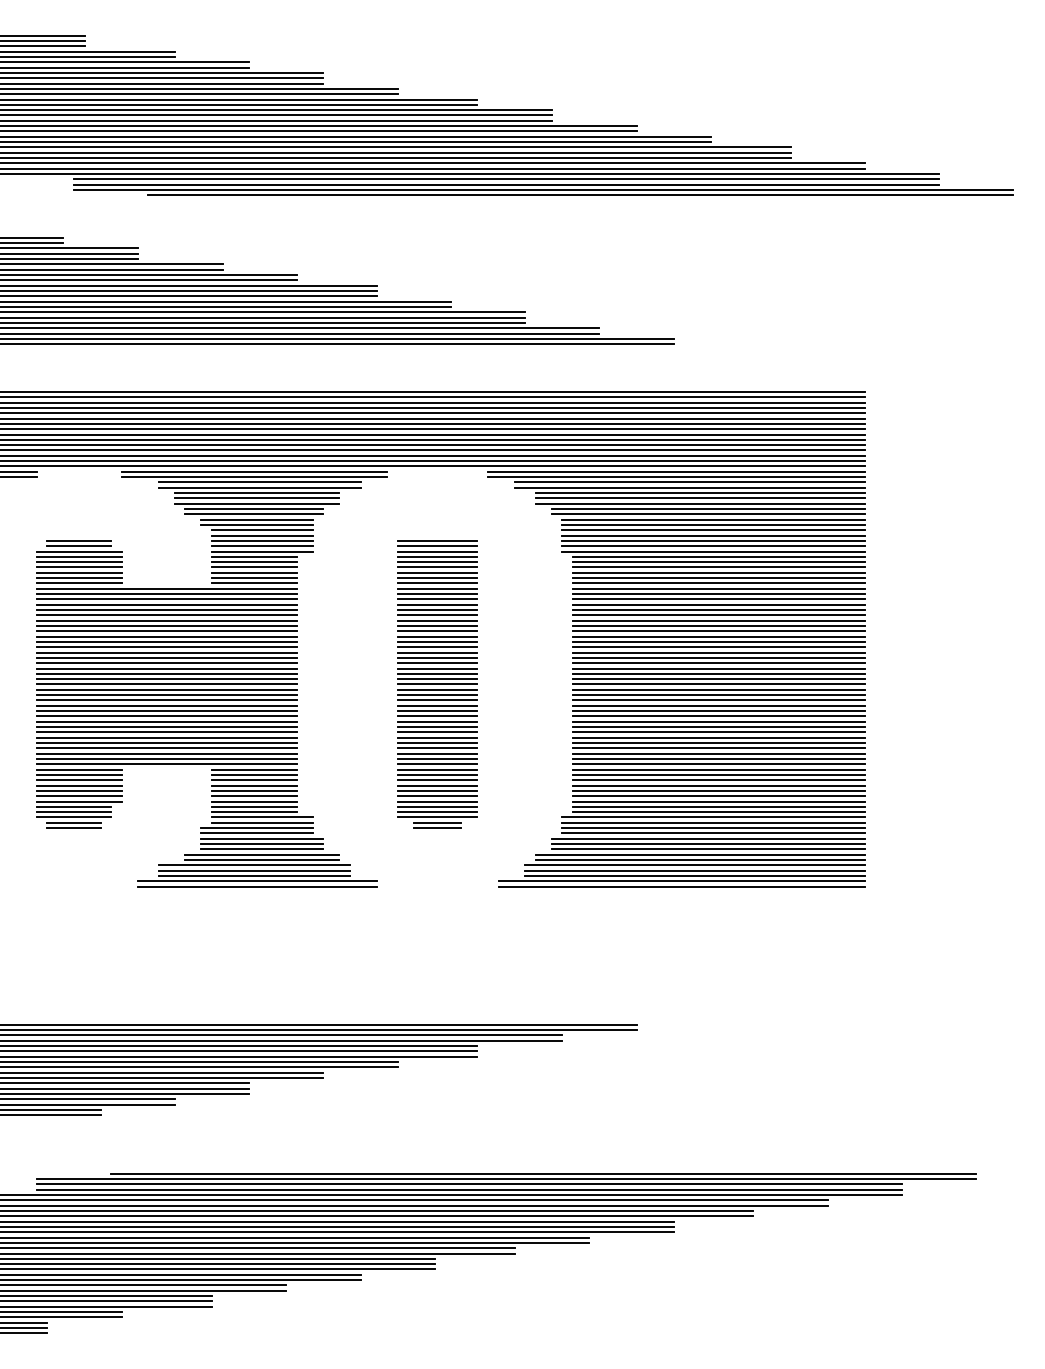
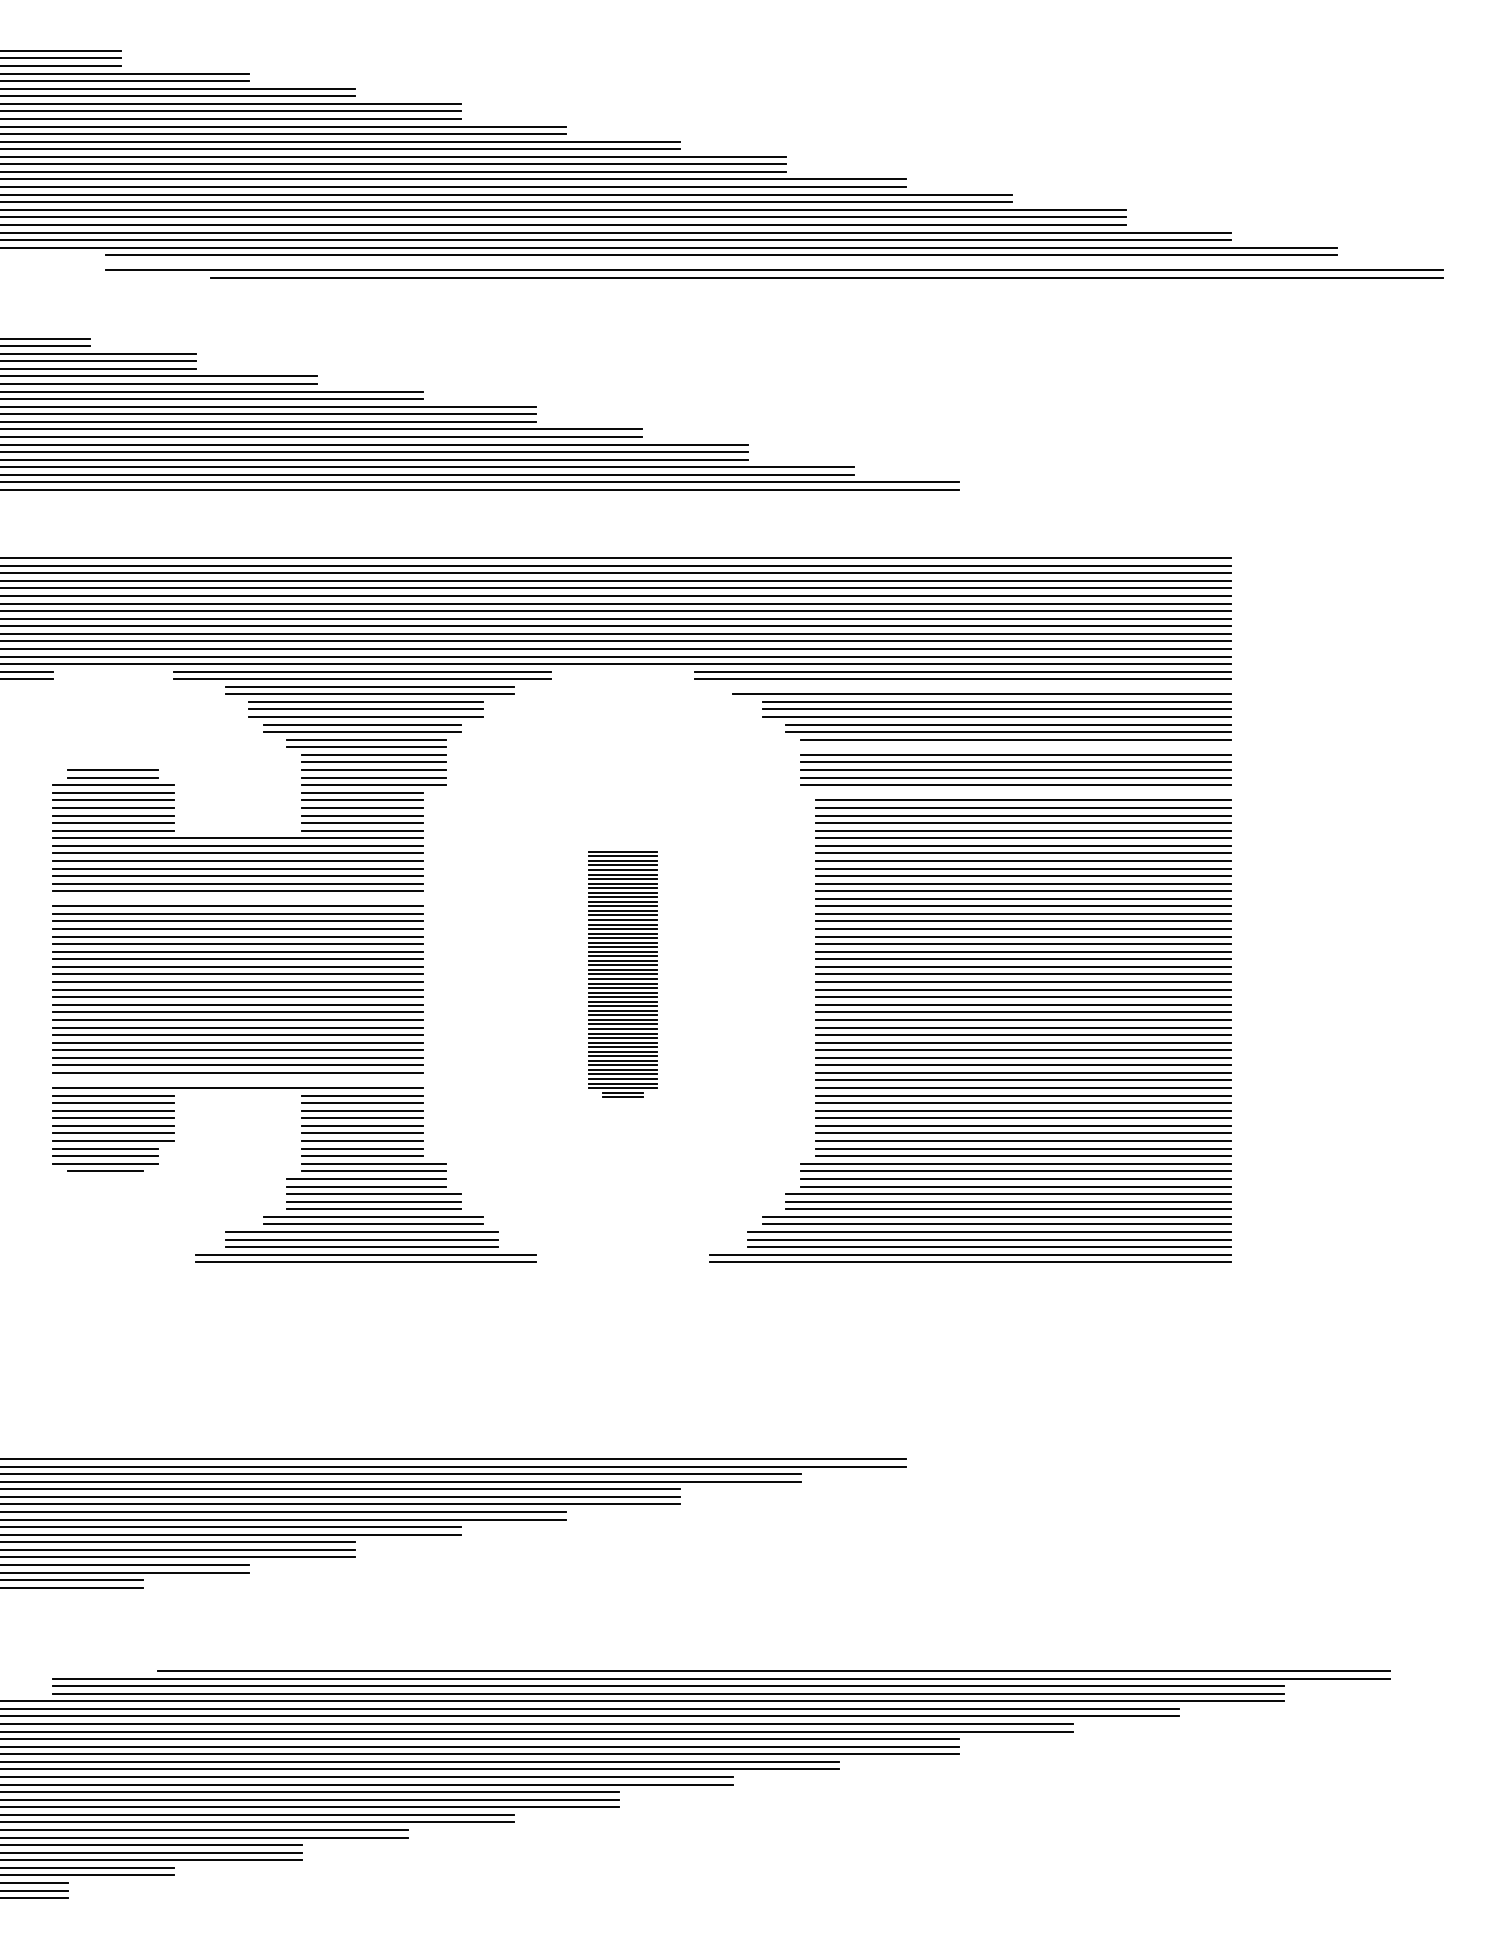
line: (506, 184) -> (721, 262), removed
line: (689, 482) -> (981, 686), removed
line: (713, 524) -> (1015, 746), removed
line: (718, 556) -> (1023, 792), removed
line: (166, 631) -> (237, 899), removed
part: (437, 684) -> (622, 974), size x0.6
line: (166, 758) -> (237, 1079), removed
line: (73, 828) -> (104, 1179), removed

